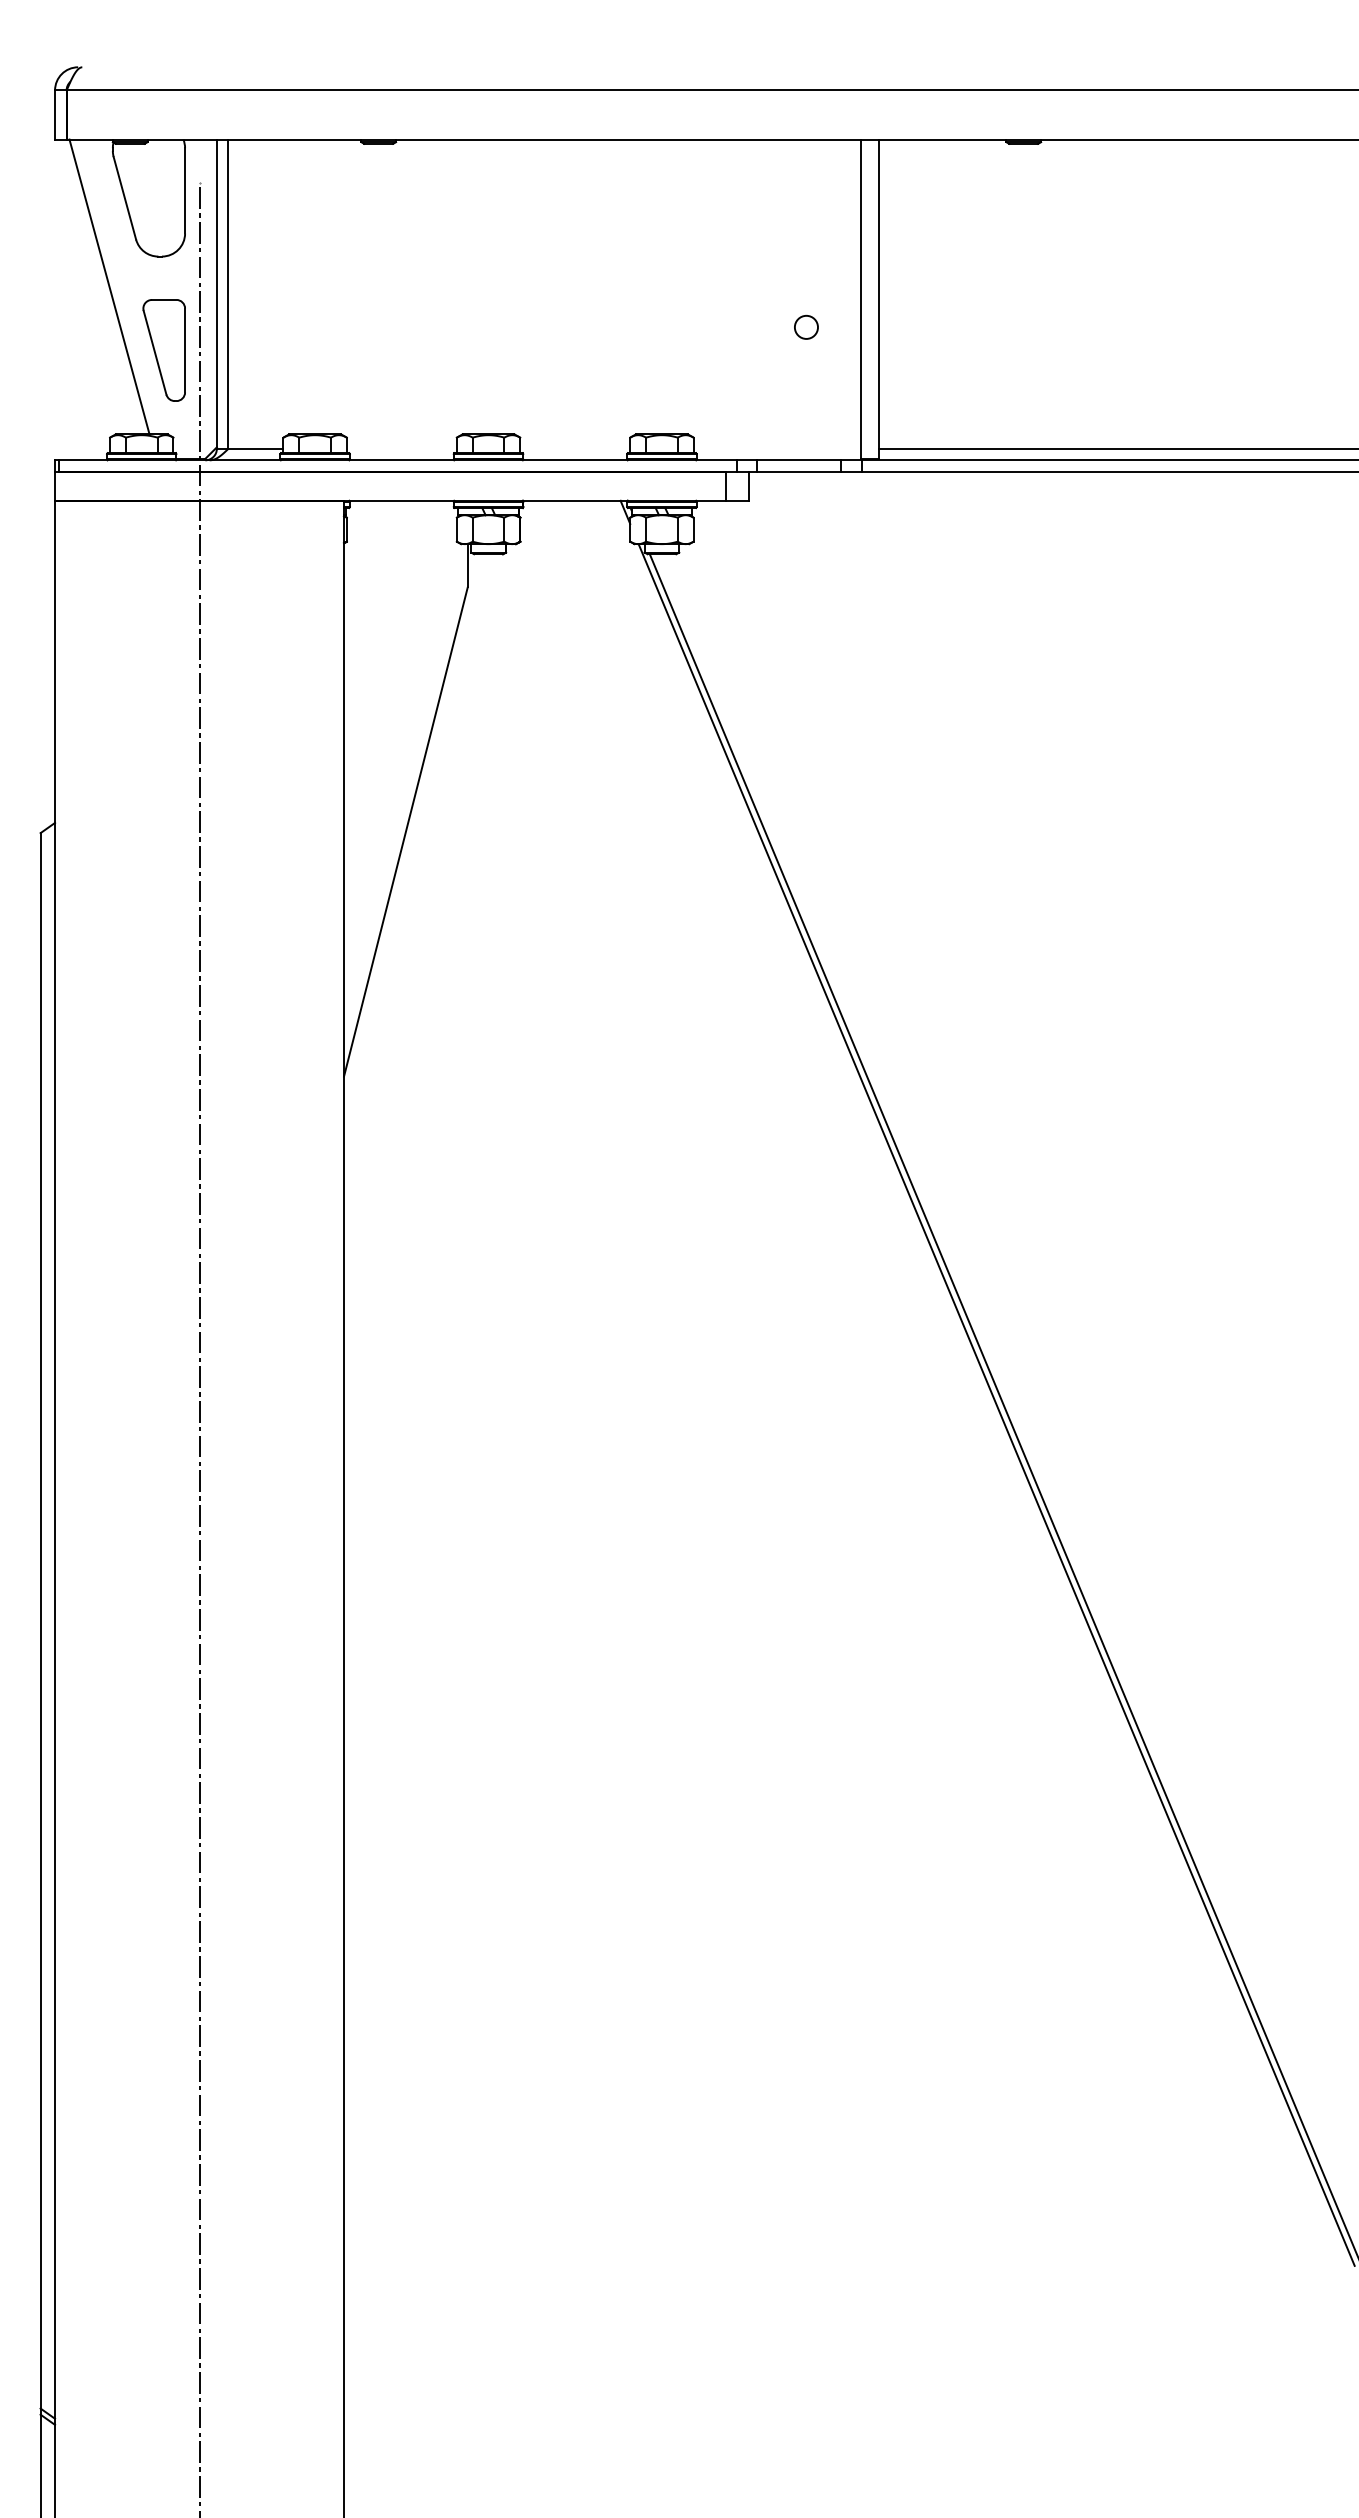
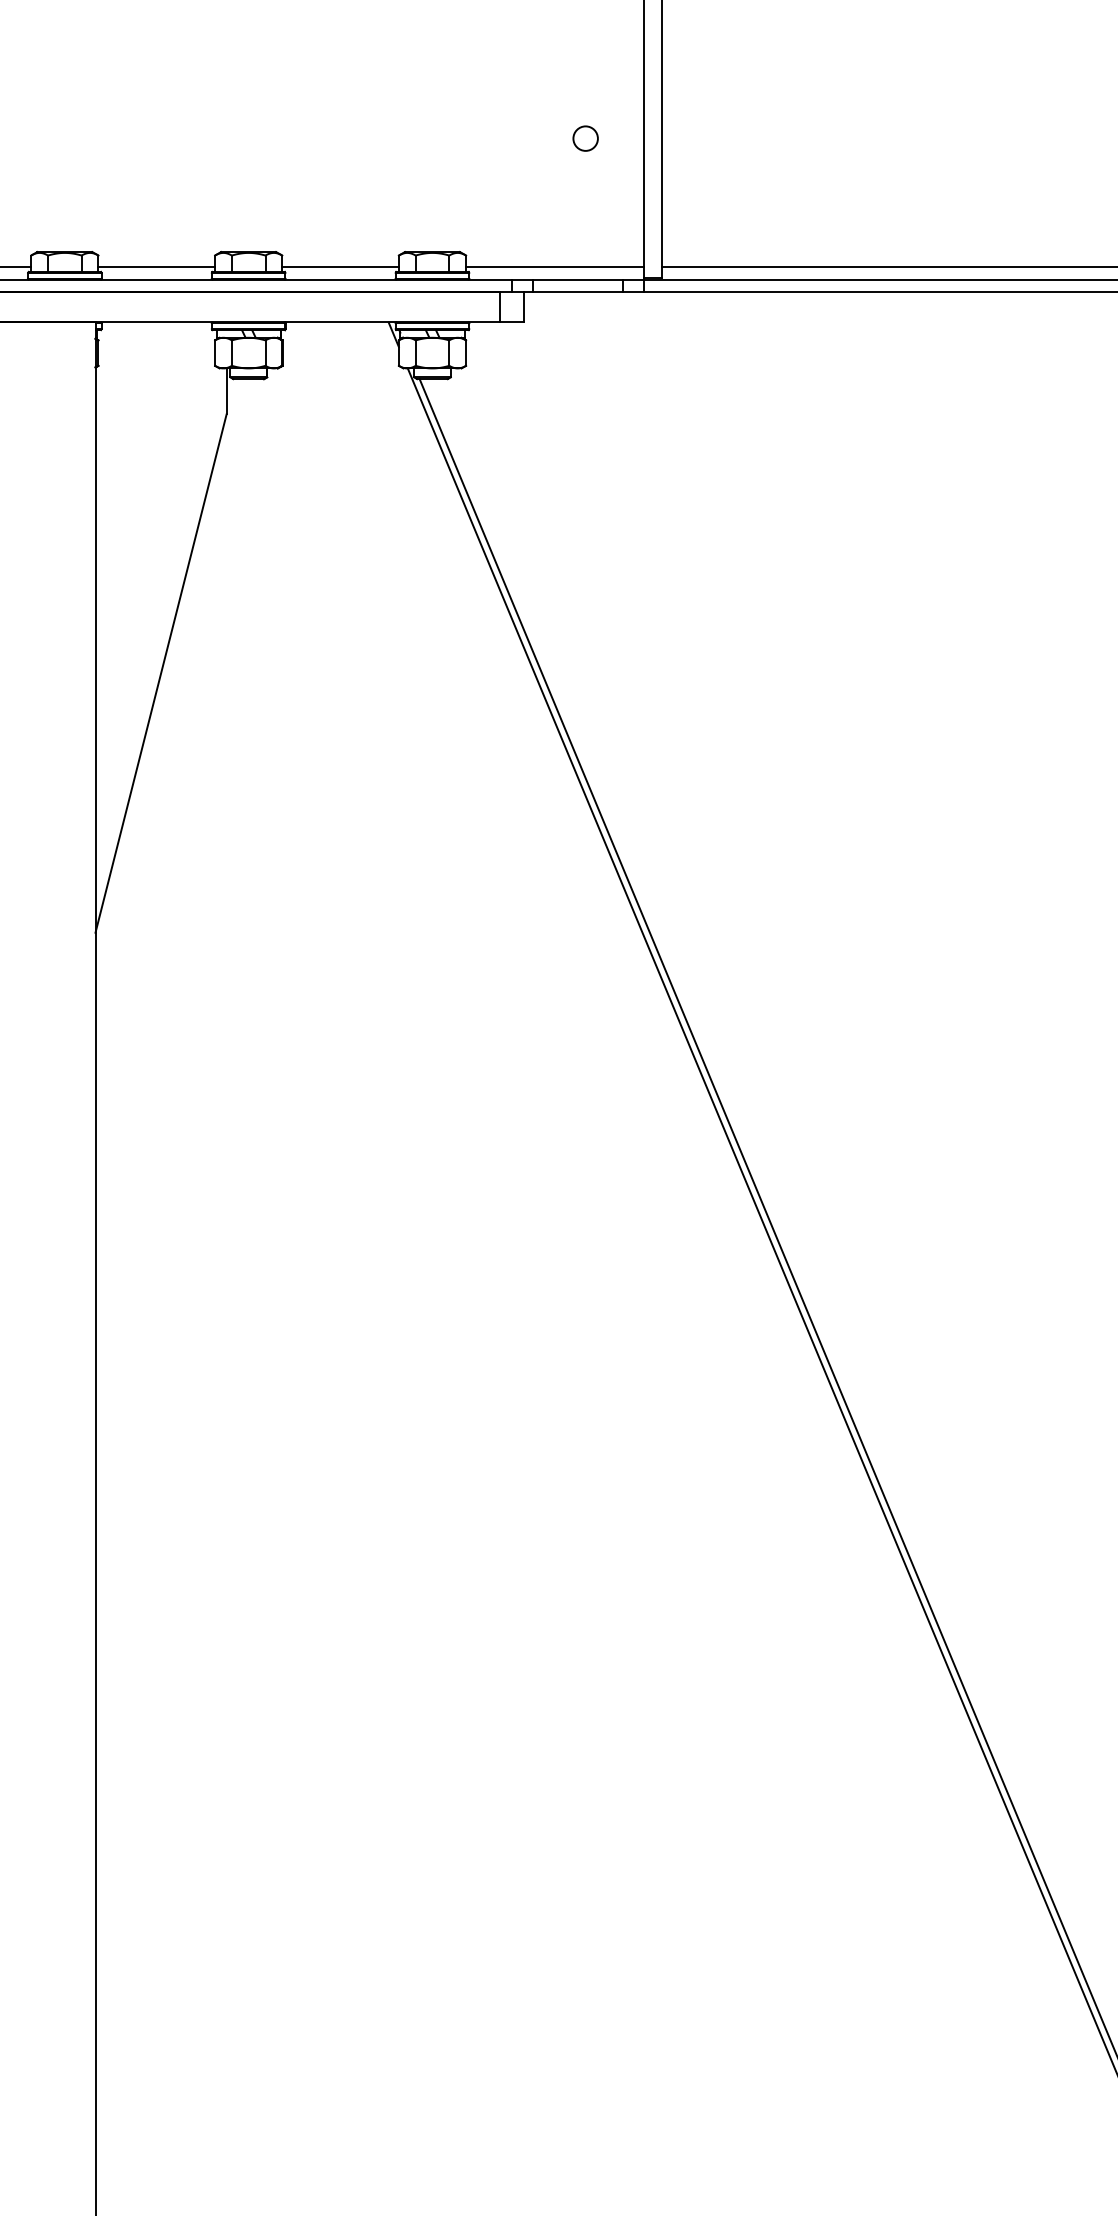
line: (401, 448) -> (156, 267), added
line: (575, 448) -> (340, 267), added
line: (777, 448) -> (555, 267), added

